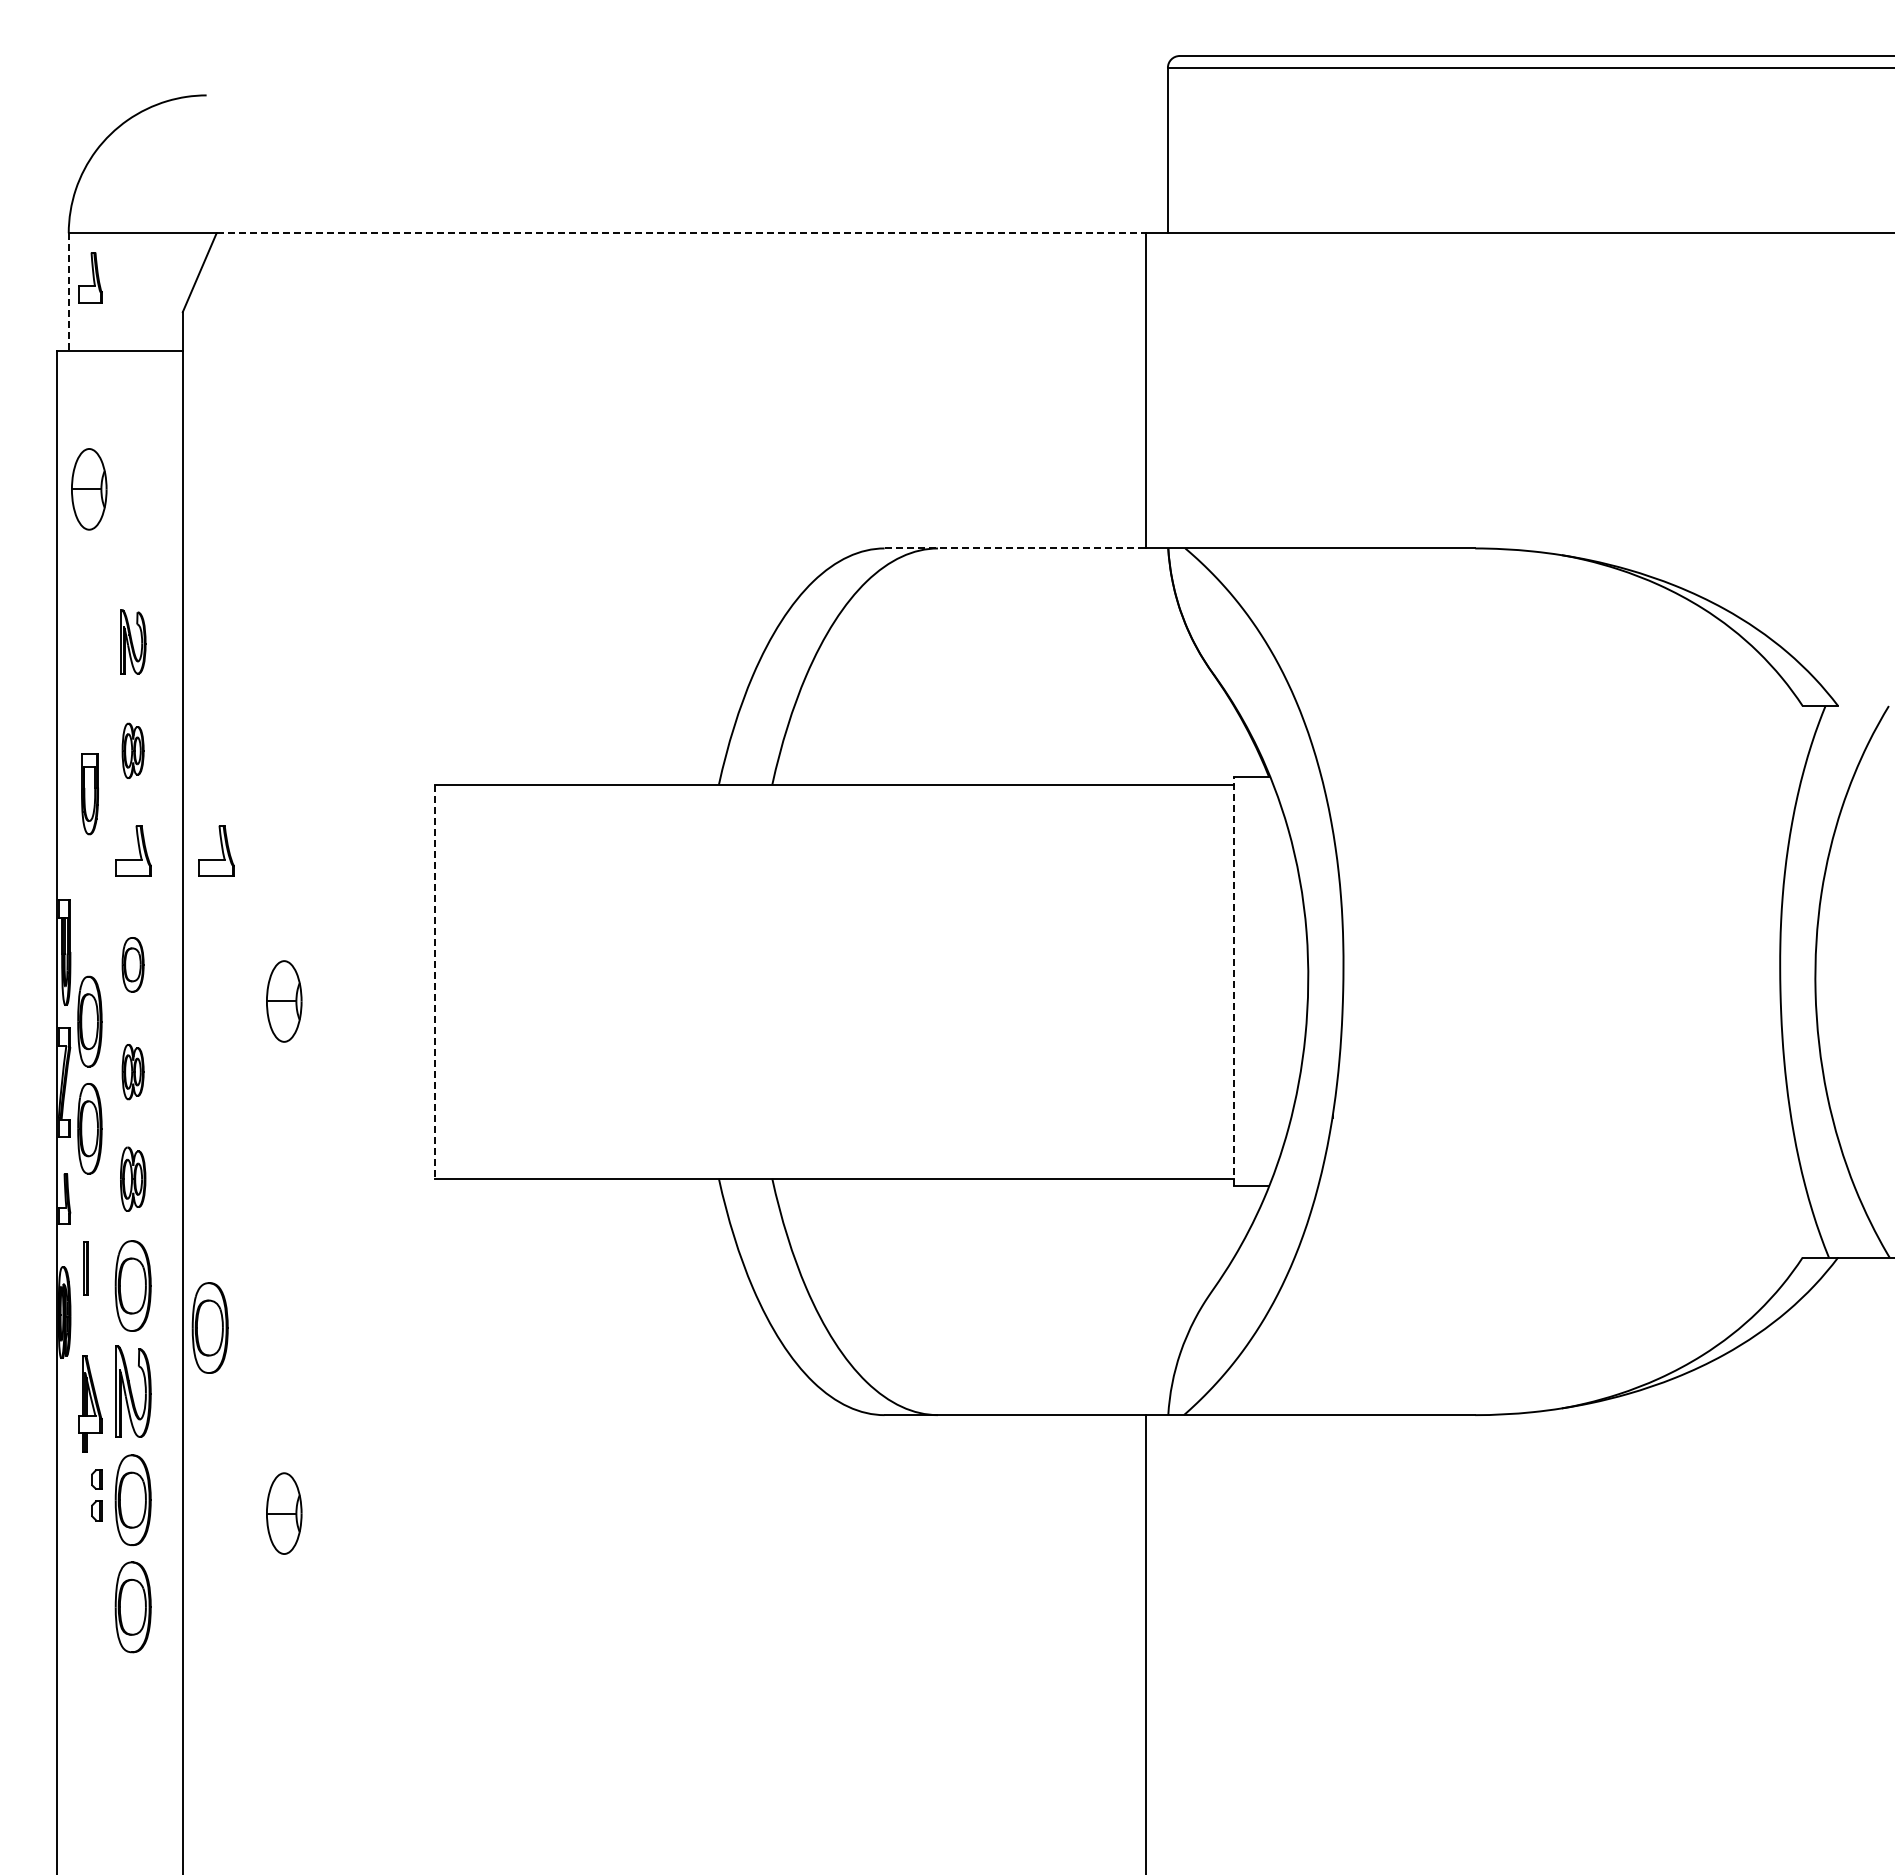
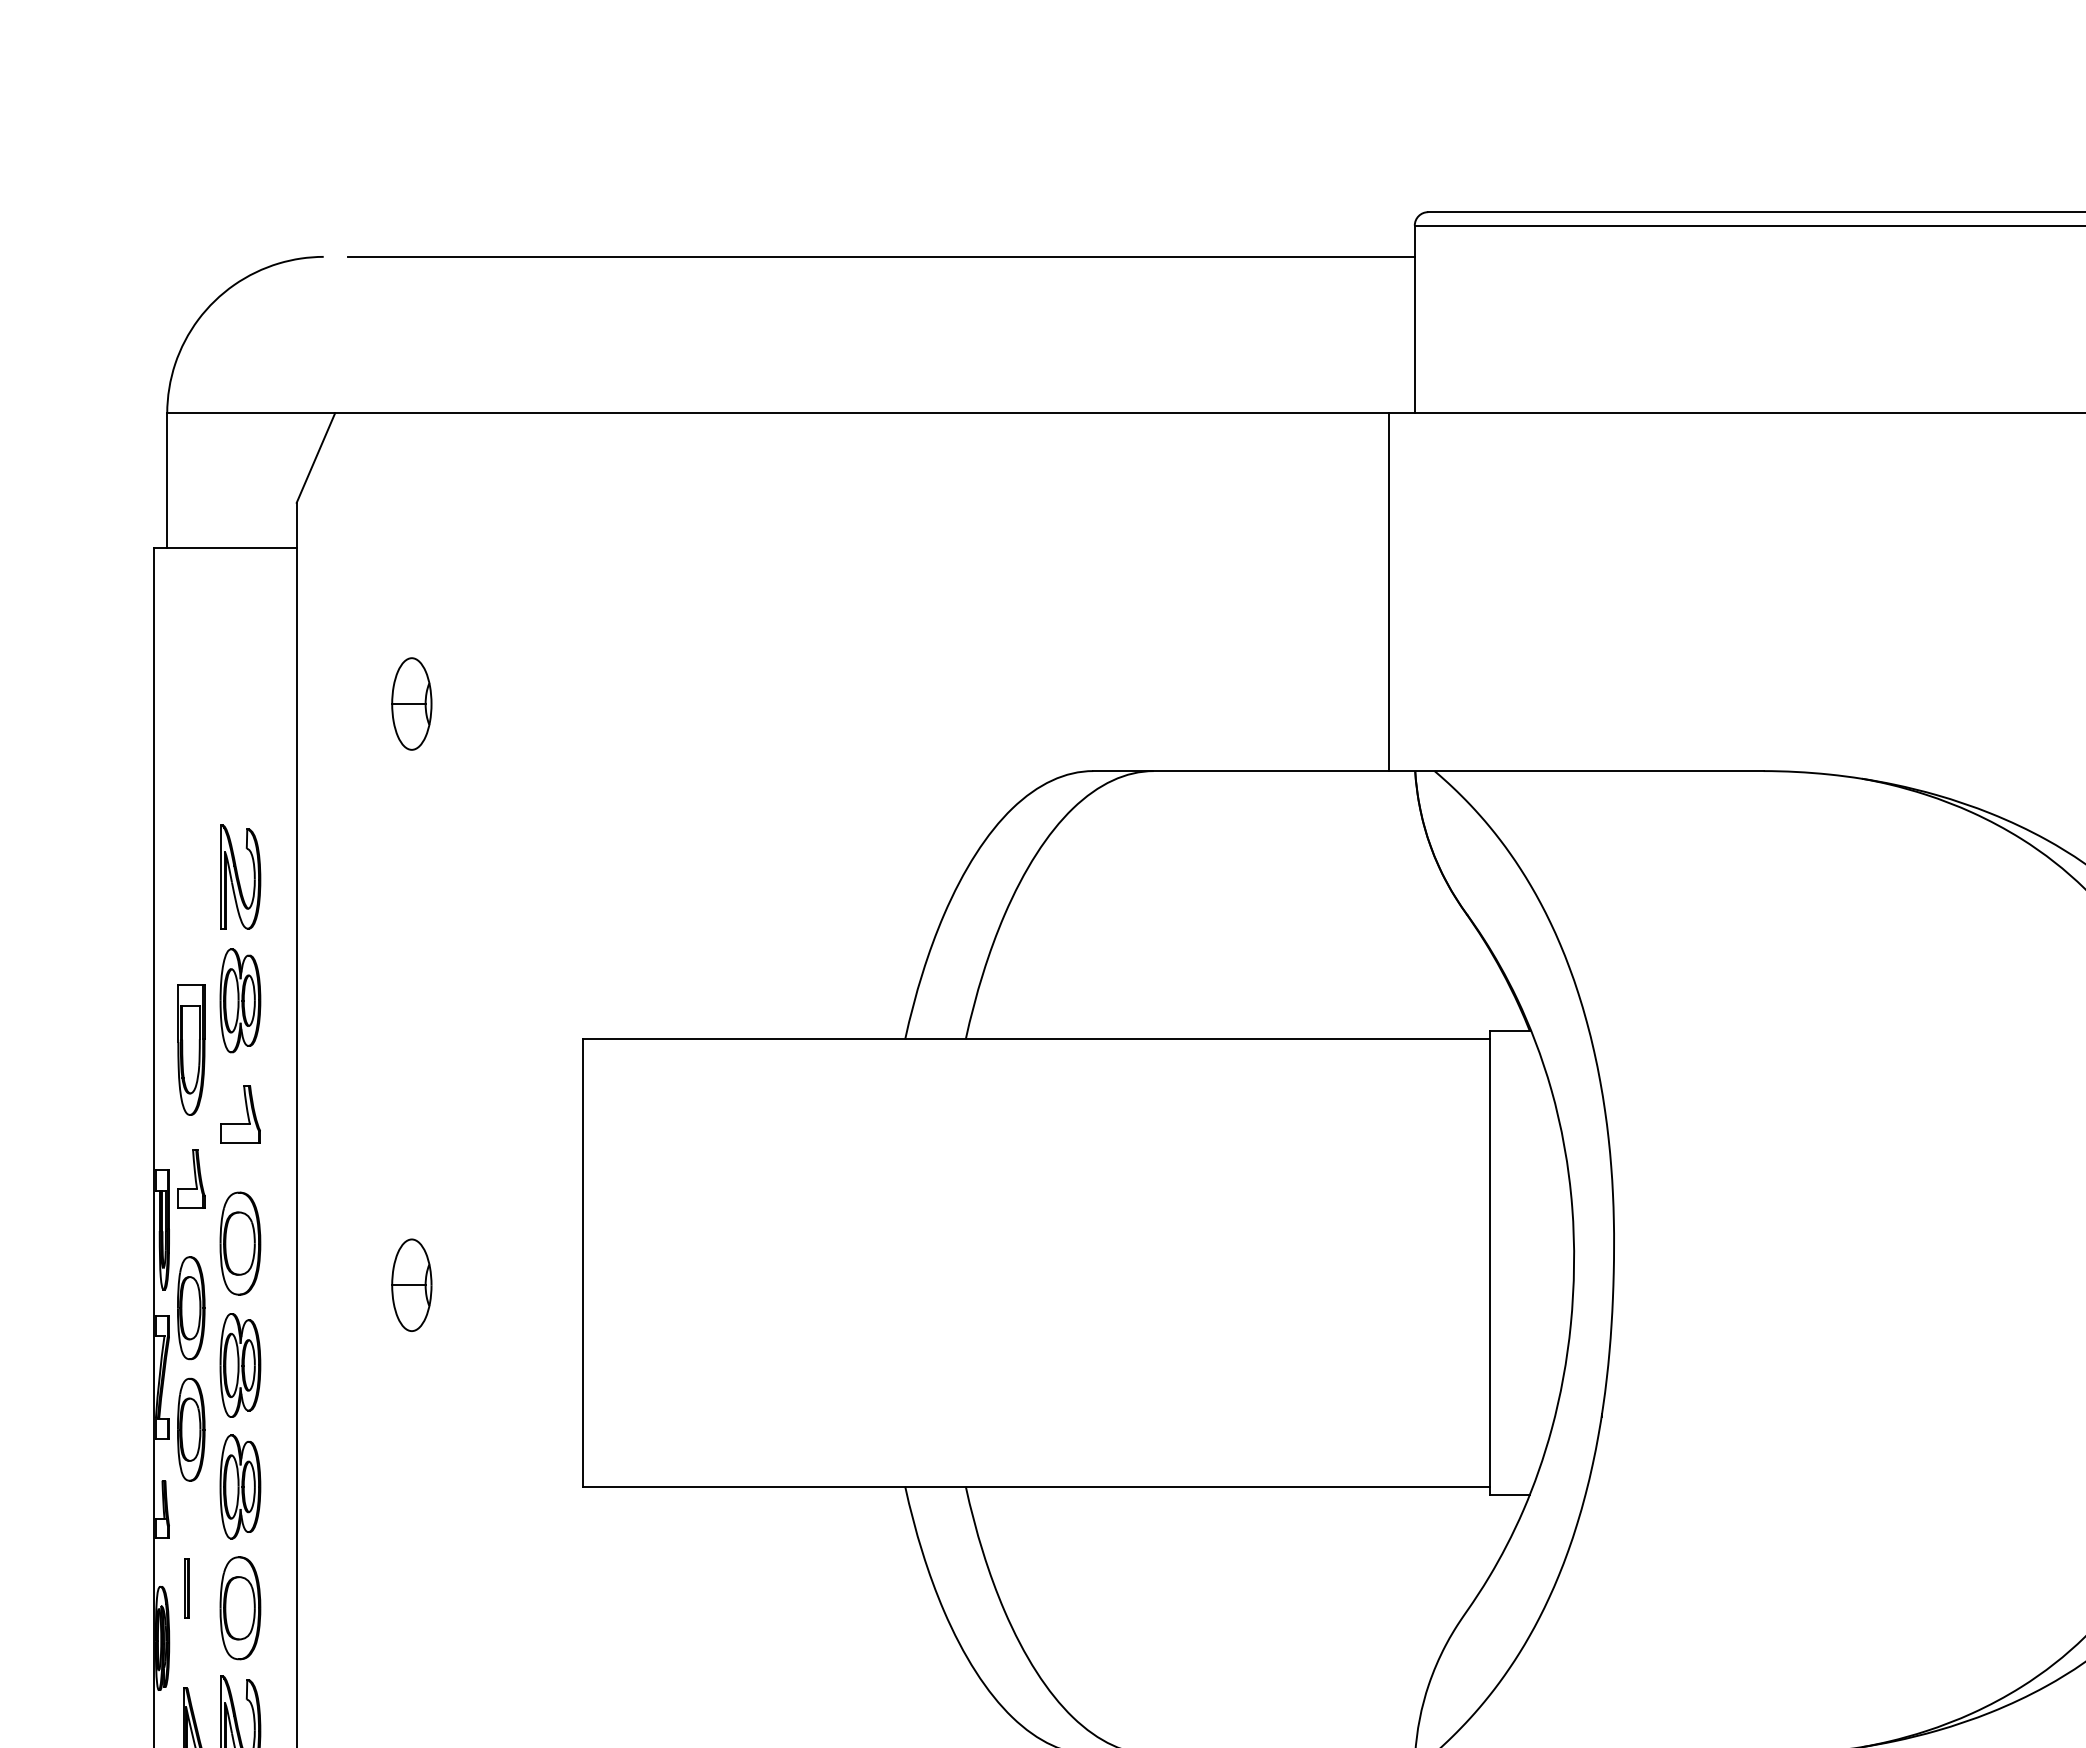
line: (697, 95) -> (880, 256), added
line: (681, 233) -> (862, 413), dashed -> solid
part: (90, 277) -> (191, 1178), moved
line: (68, 292) -> (166, 480), dashed -> solid
part: (89, 489) -> (412, 704), moved
line: (1015, 548) -> (1241, 771), dashed -> solid
part: (133, 641) -> (240, 876), size x1.43
part: (132, 750) -> (239, 1000), size x1.67
part: (89, 794) -> (190, 1050), size x1.43
part: (216, 850) -> (334, 1113), removed
part: (132, 964) -> (239, 1243), size x1.67
line: (434, 981) -> (582, 1262), dashed -> solid
line: (1234, 981) -> (1490, 1262), dashed -> solid
part: (132, 1071) -> (239, 1364), size x1.67
part: (132, 1179) -> (239, 1487), size x1.43
part: (209, 1327) -> (326, 1655), removed

